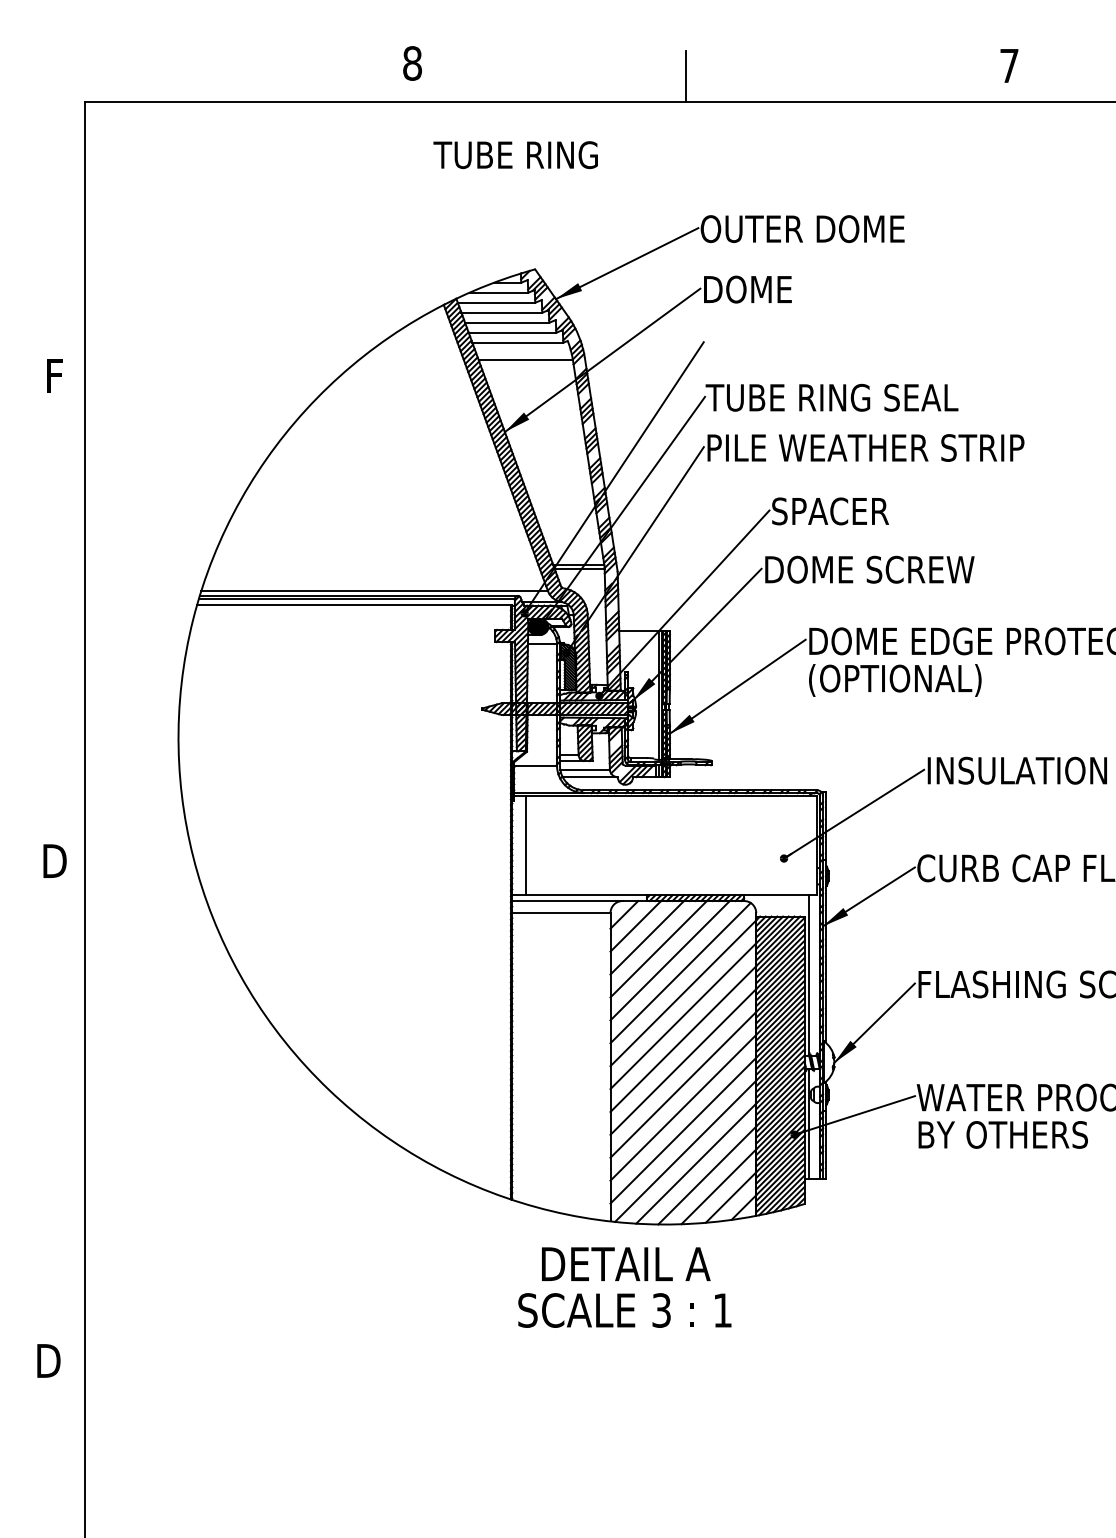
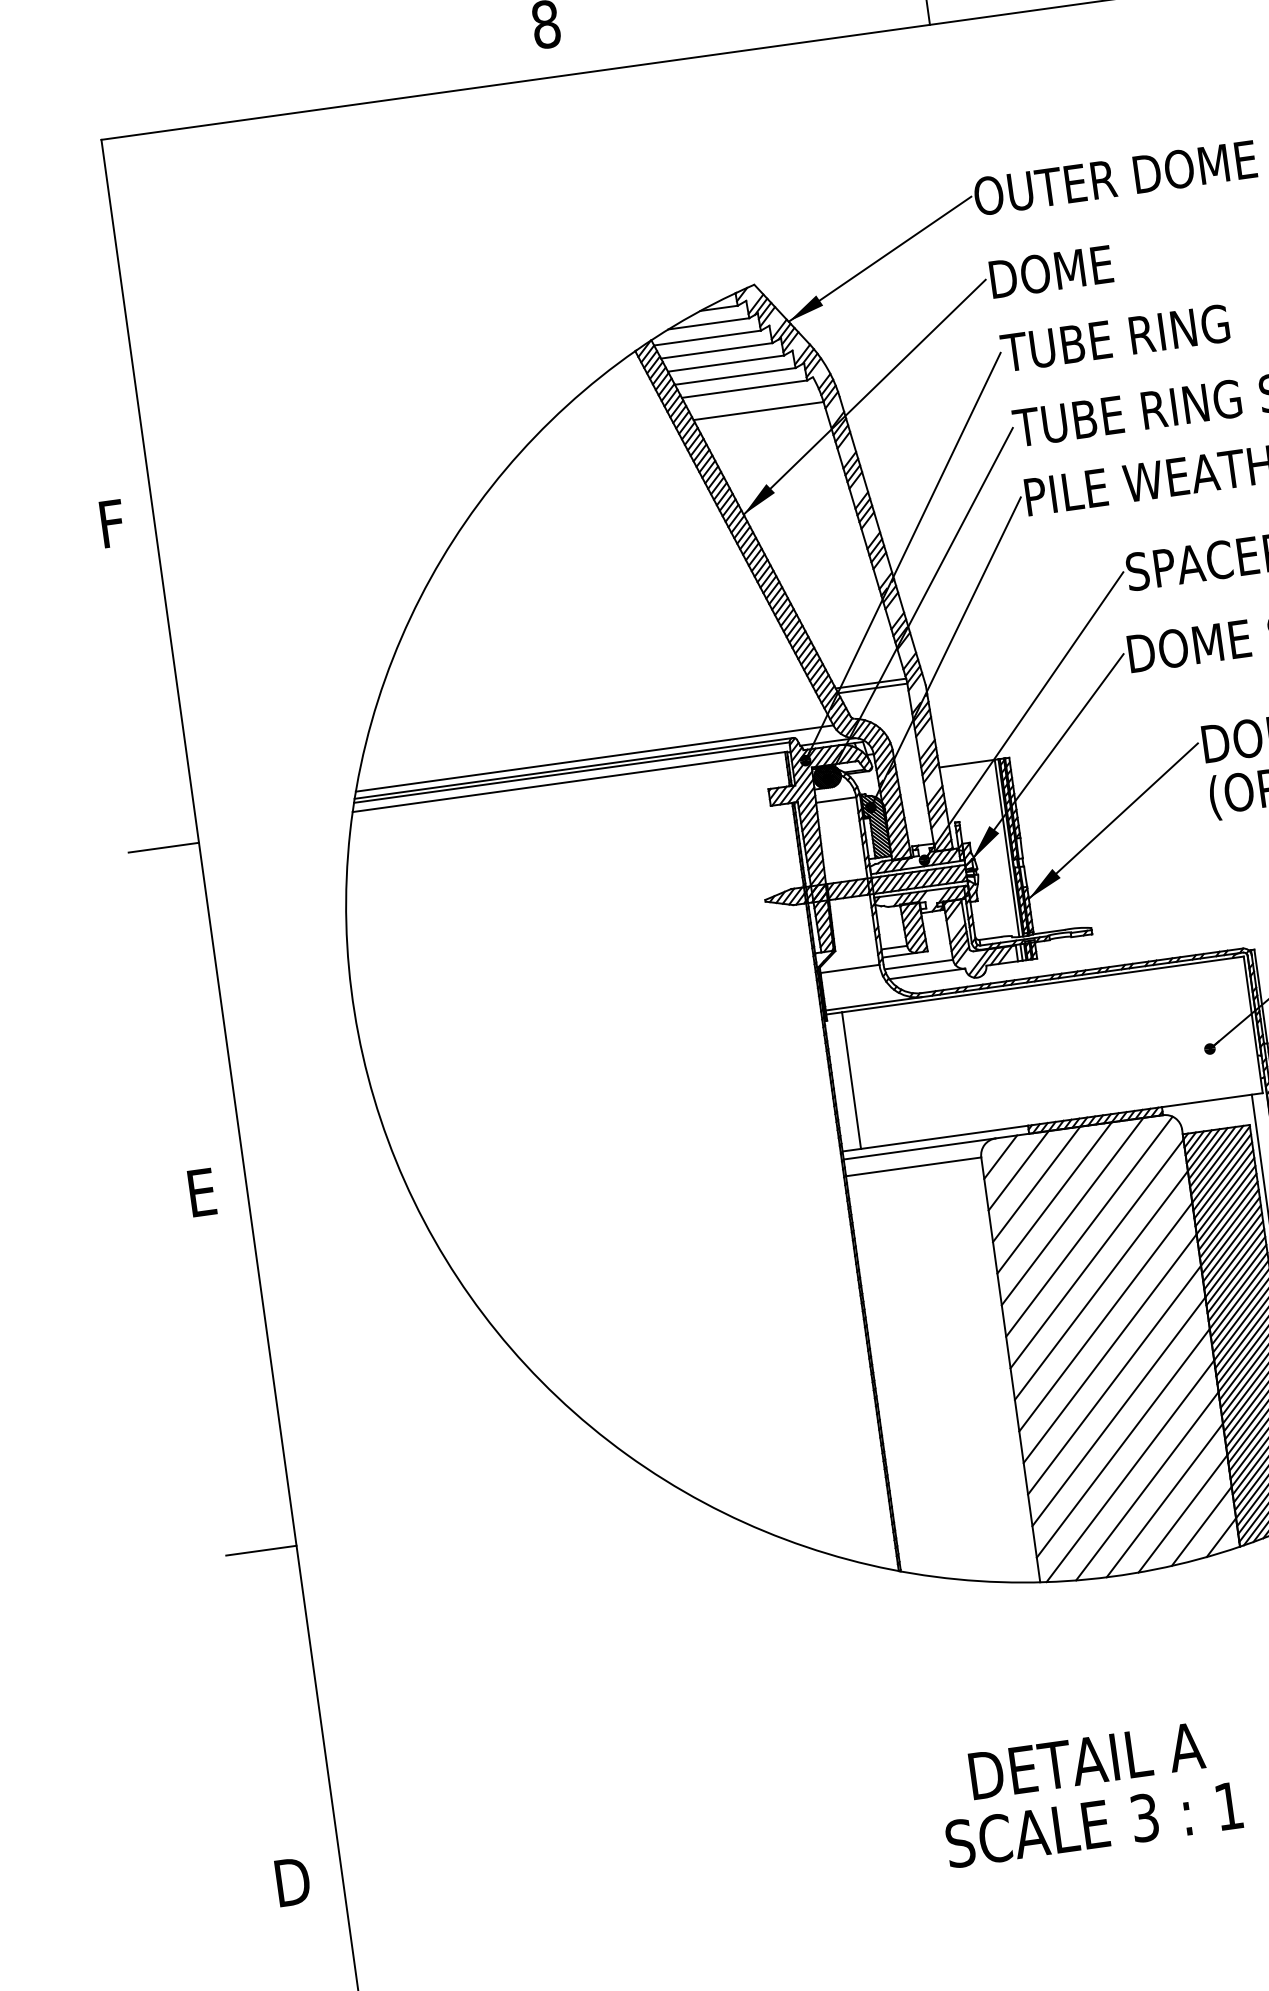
text: (515, 155) -> (1114, 338), moved
line: (58, 611) -> (162, 847), added
text: (54, 860) -> (205, 1191), D -> E
line: (58, 1122) -> (260, 1551), added
text: (624, 1287) -> (1089, 1793), moved

